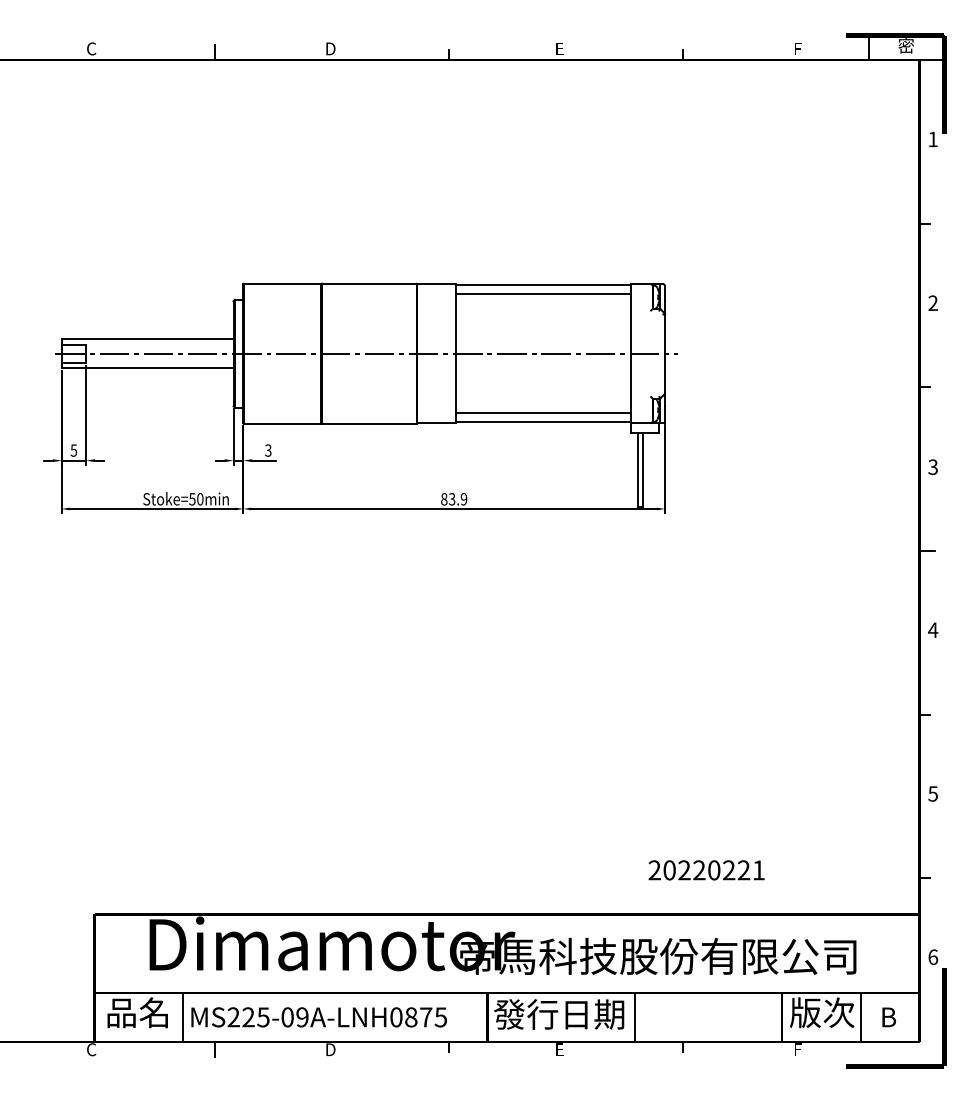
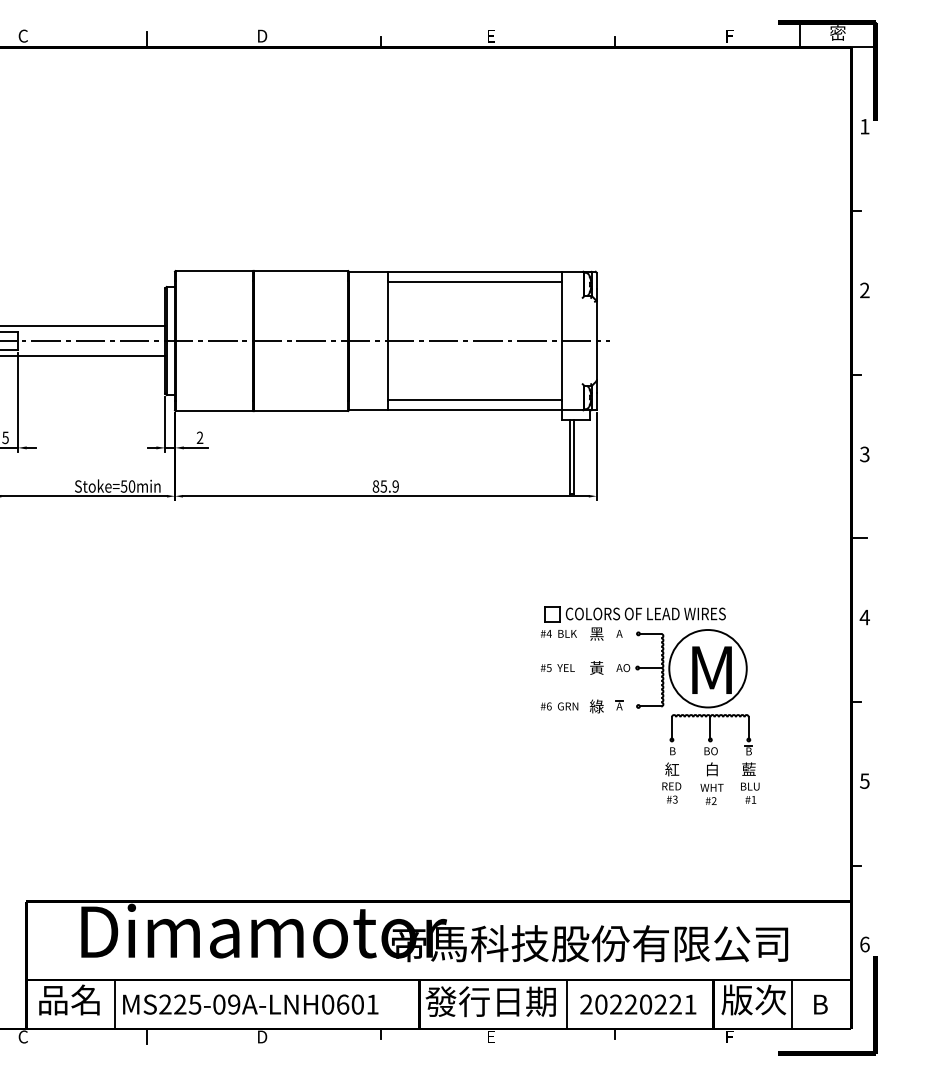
text: (268, 450) -> (200, 437), 3 -> 2
text: (452, 498) -> (384, 485), 83.9 -> 85.9
part: (718, 718) -> (650, 705), added
text: (706, 870) -> (638, 1004), moved
text: (426, 1017) -> (358, 1004), MS225-09A-LNH0875 -> MS225-09A-LNH0601

